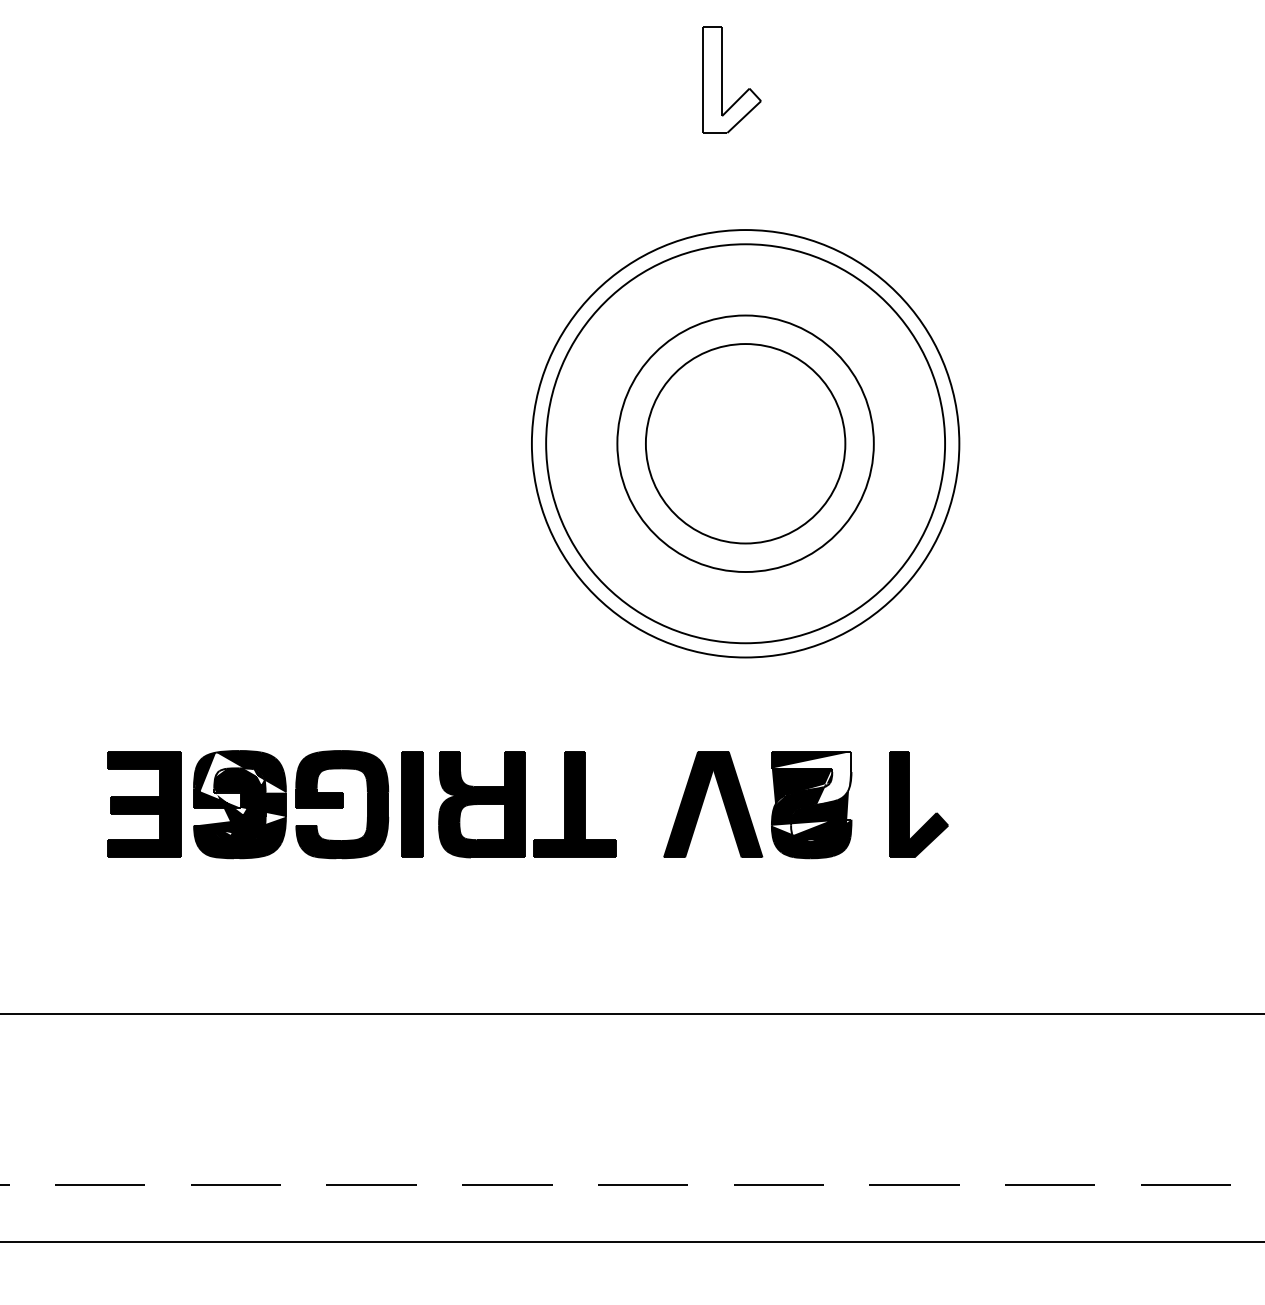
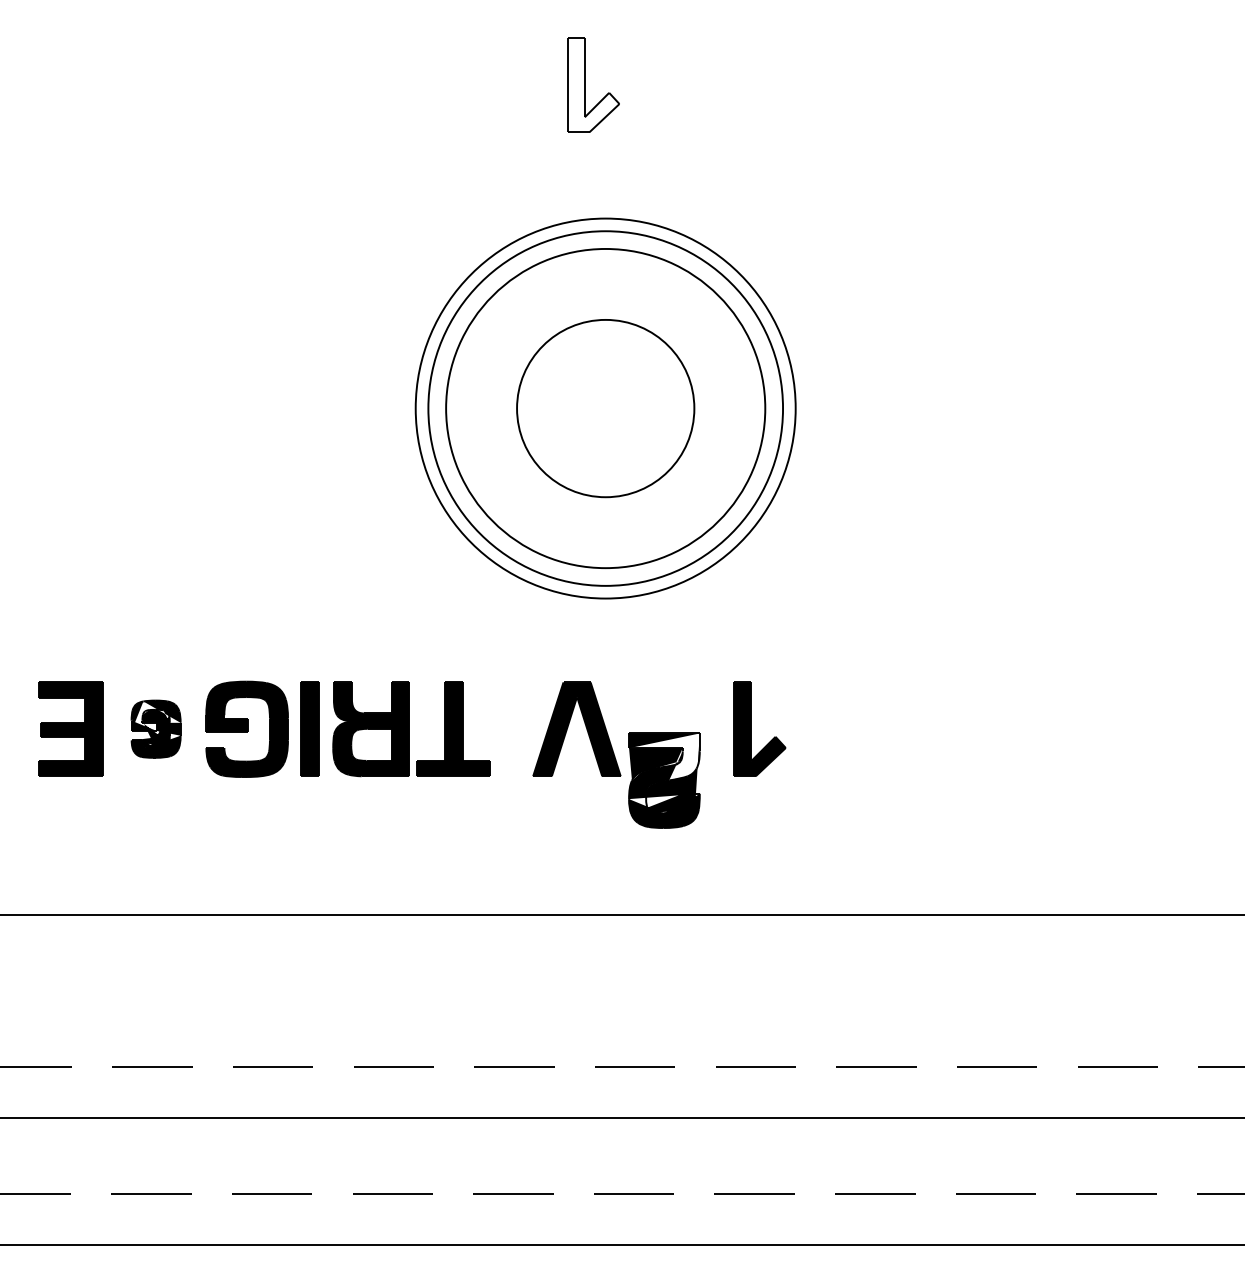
circle: (745, 443) -> (605, 408), size x1.4
part: (239, 803) -> (155, 728), size x0.6
part: (811, 804) -> (664, 780), moved

